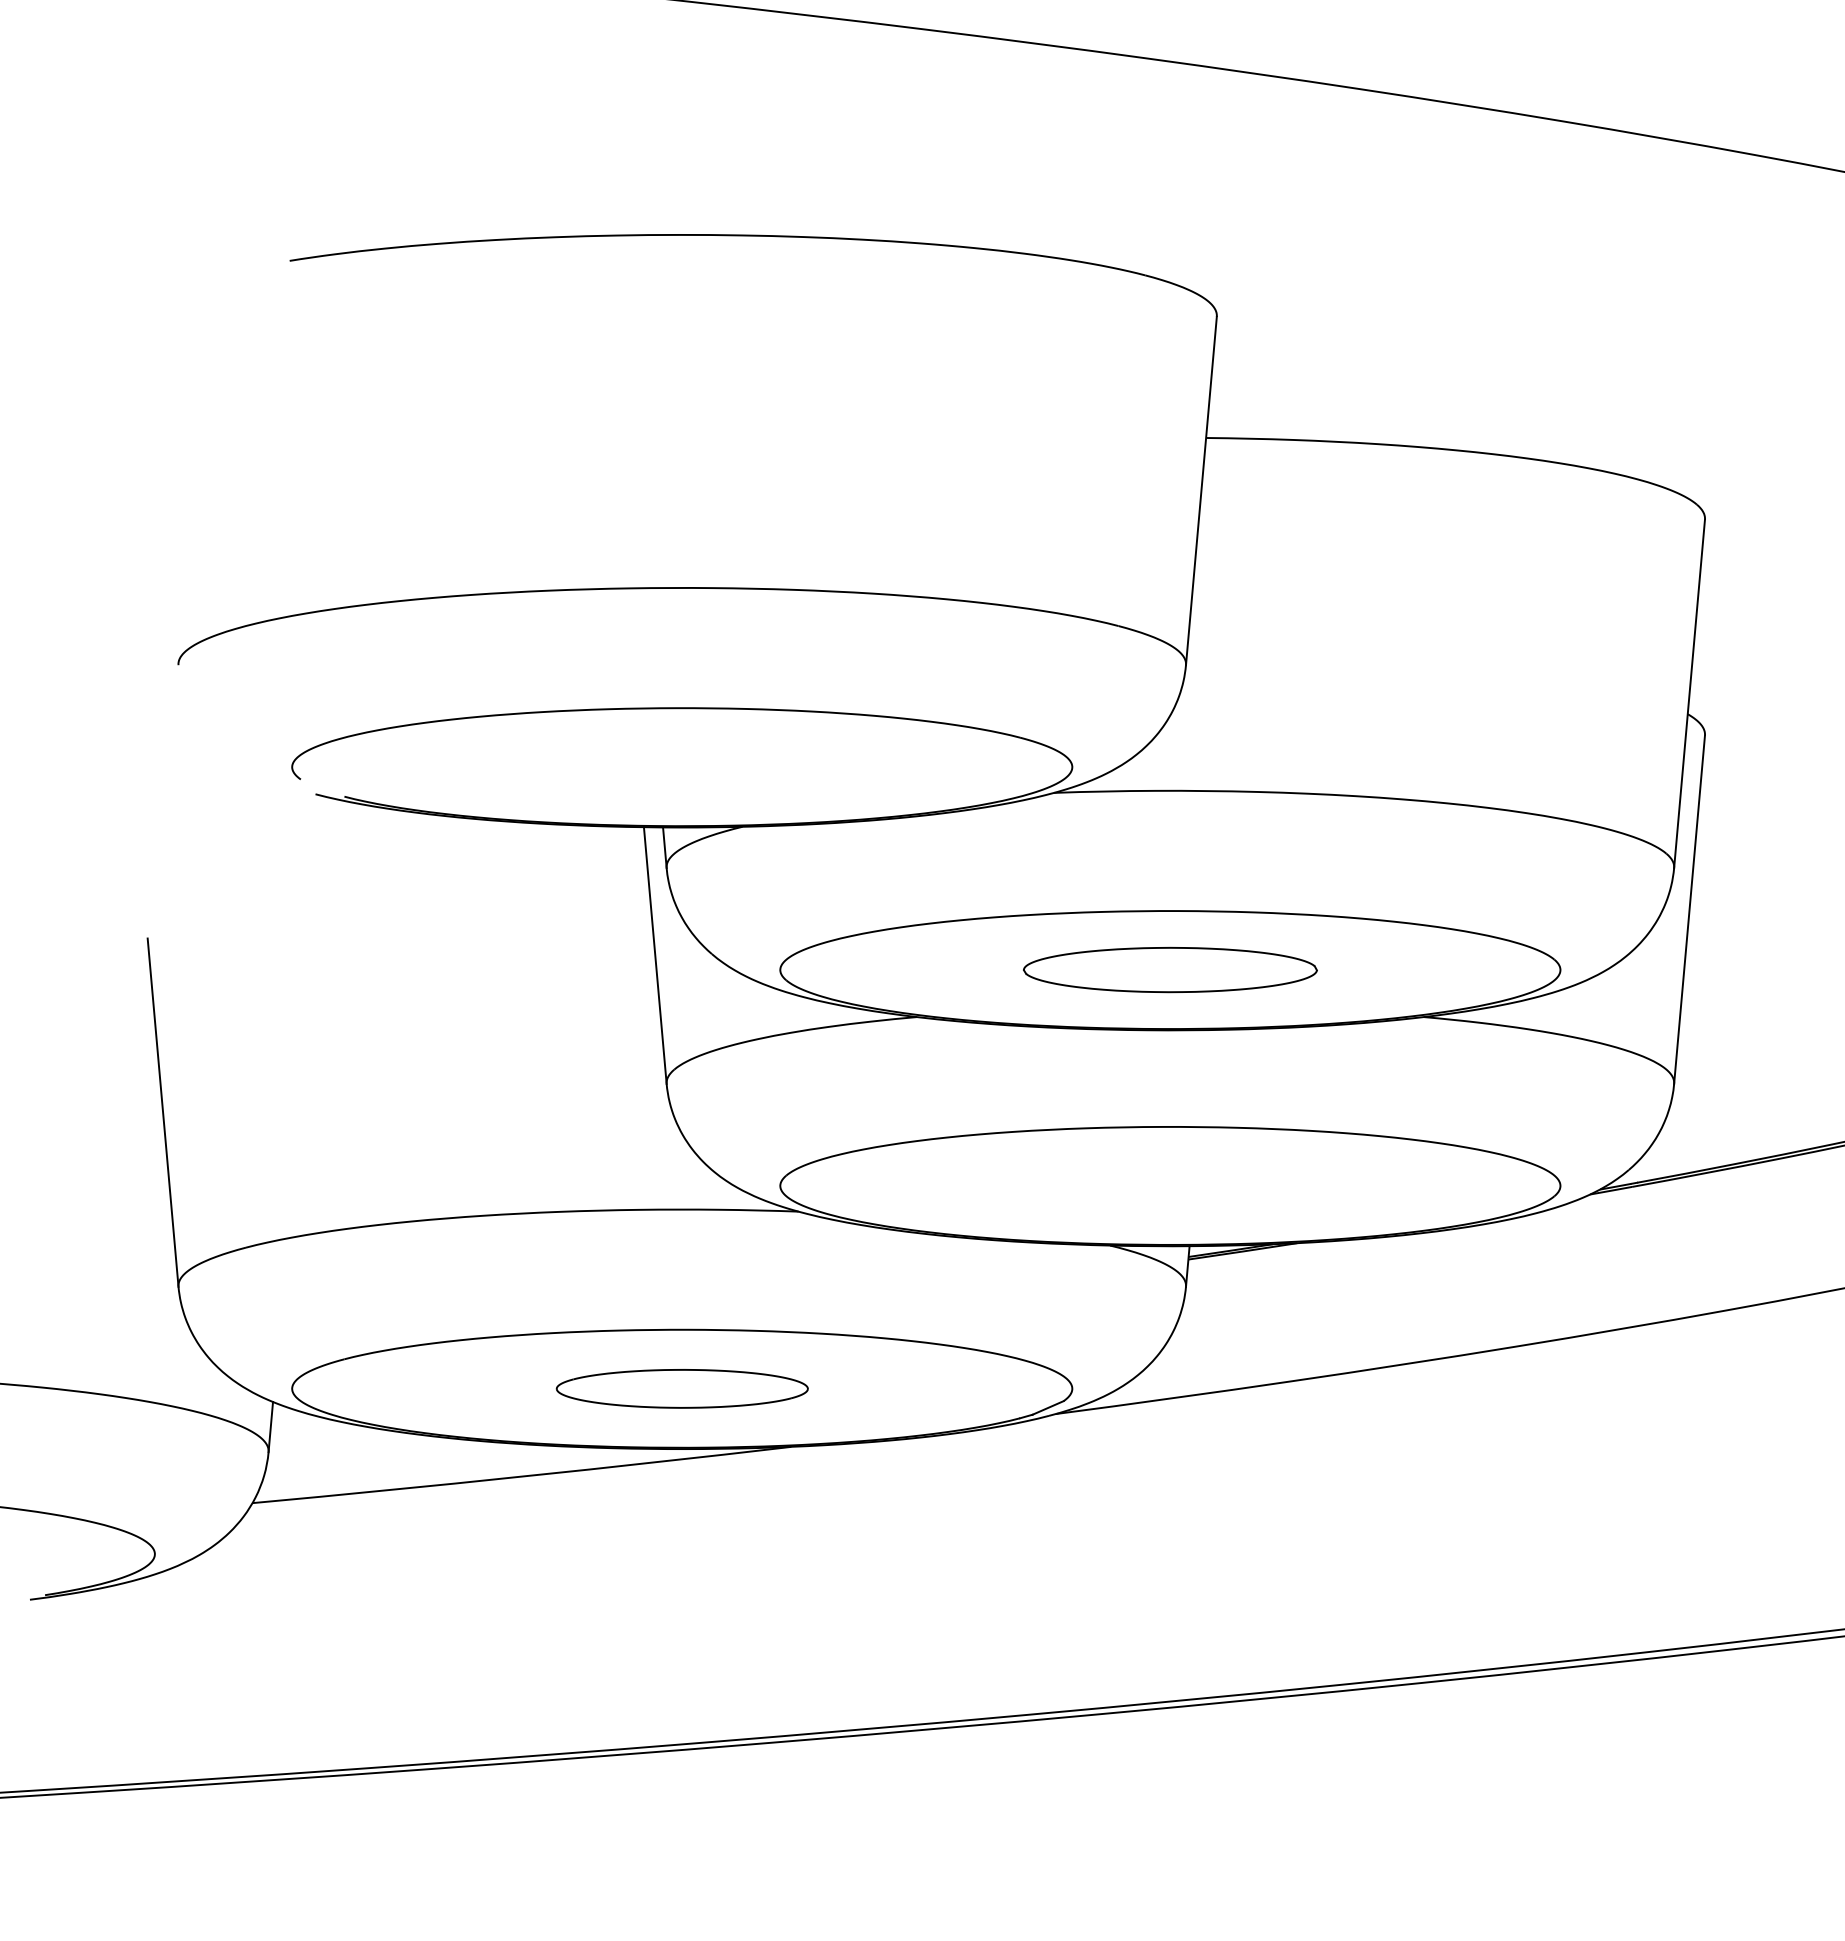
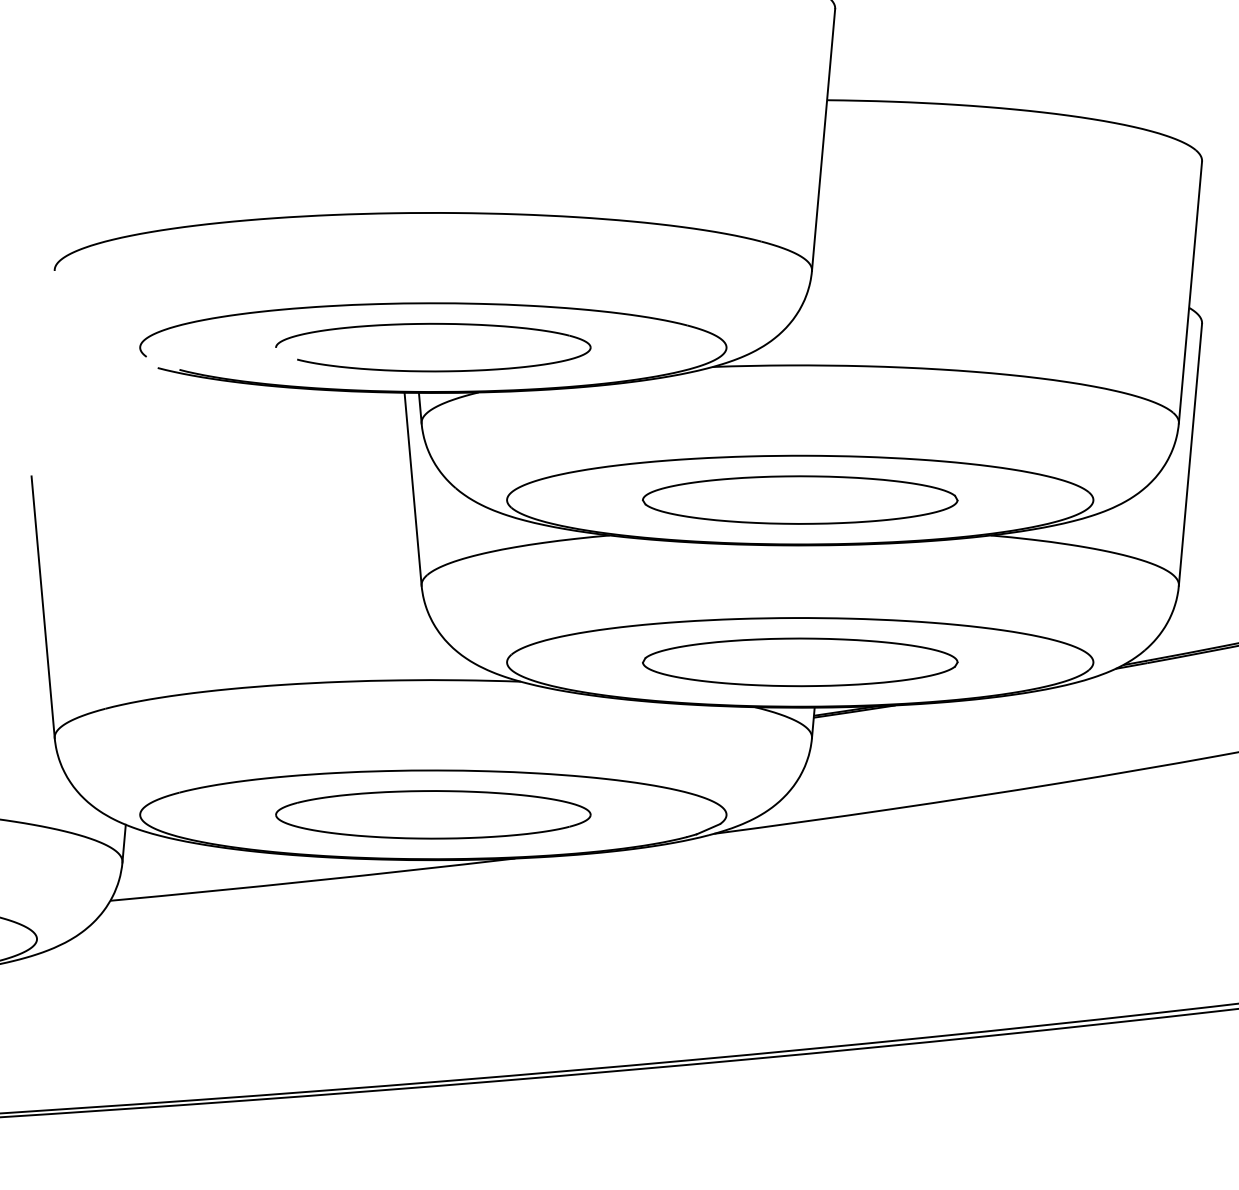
part: (682, 736) -> (433, 324), added
part: (1170, 969) -> (800, 499), size x1.43
part: (1170, 1185) -> (800, 662), added
part: (682, 1388) -> (433, 814), size x1.67

